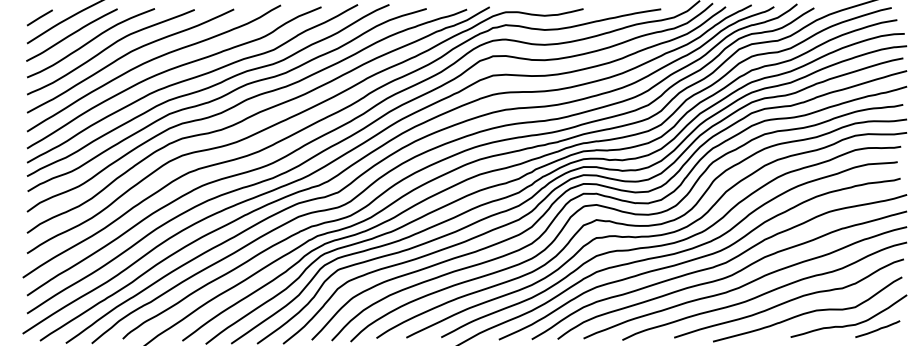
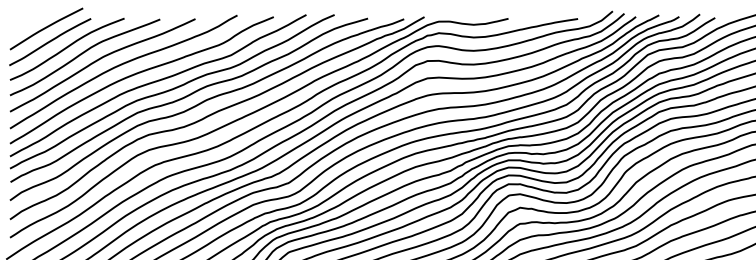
line: (39, 17) -> (21, 26), removed

